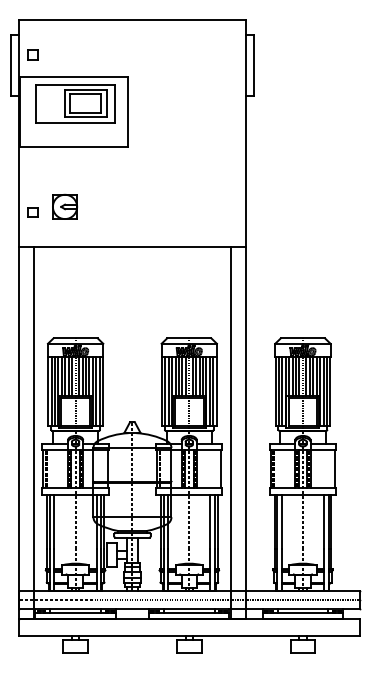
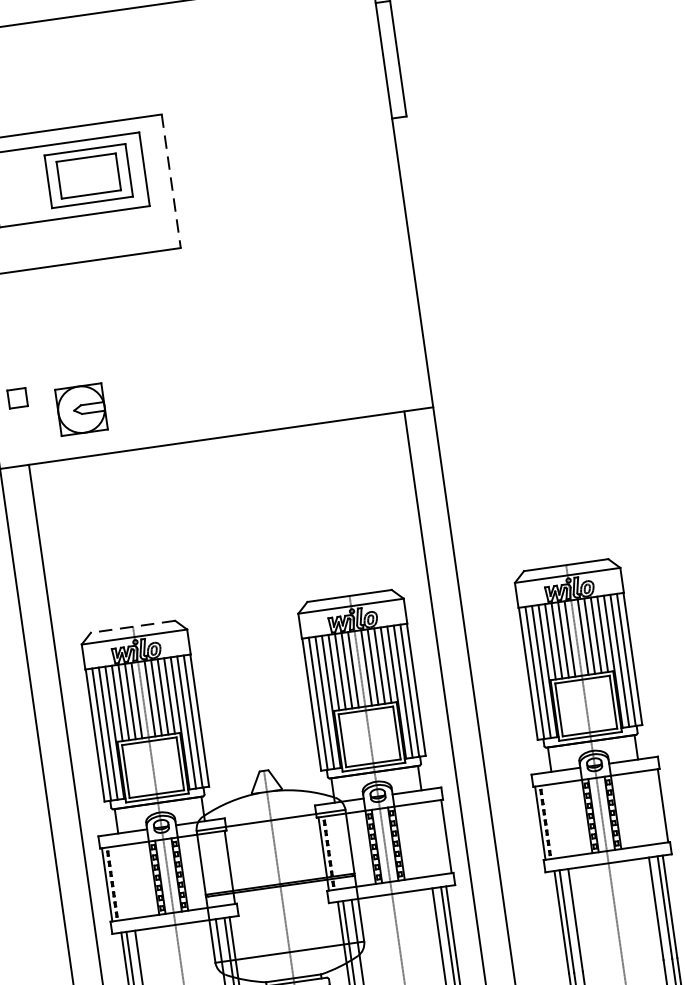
line: (127, 112) -> (170, 182), solid -> dashed
part: (64, 206) -> (80, 408), moved
line: (75, 338) -> (132, 627), solid -> dashed

